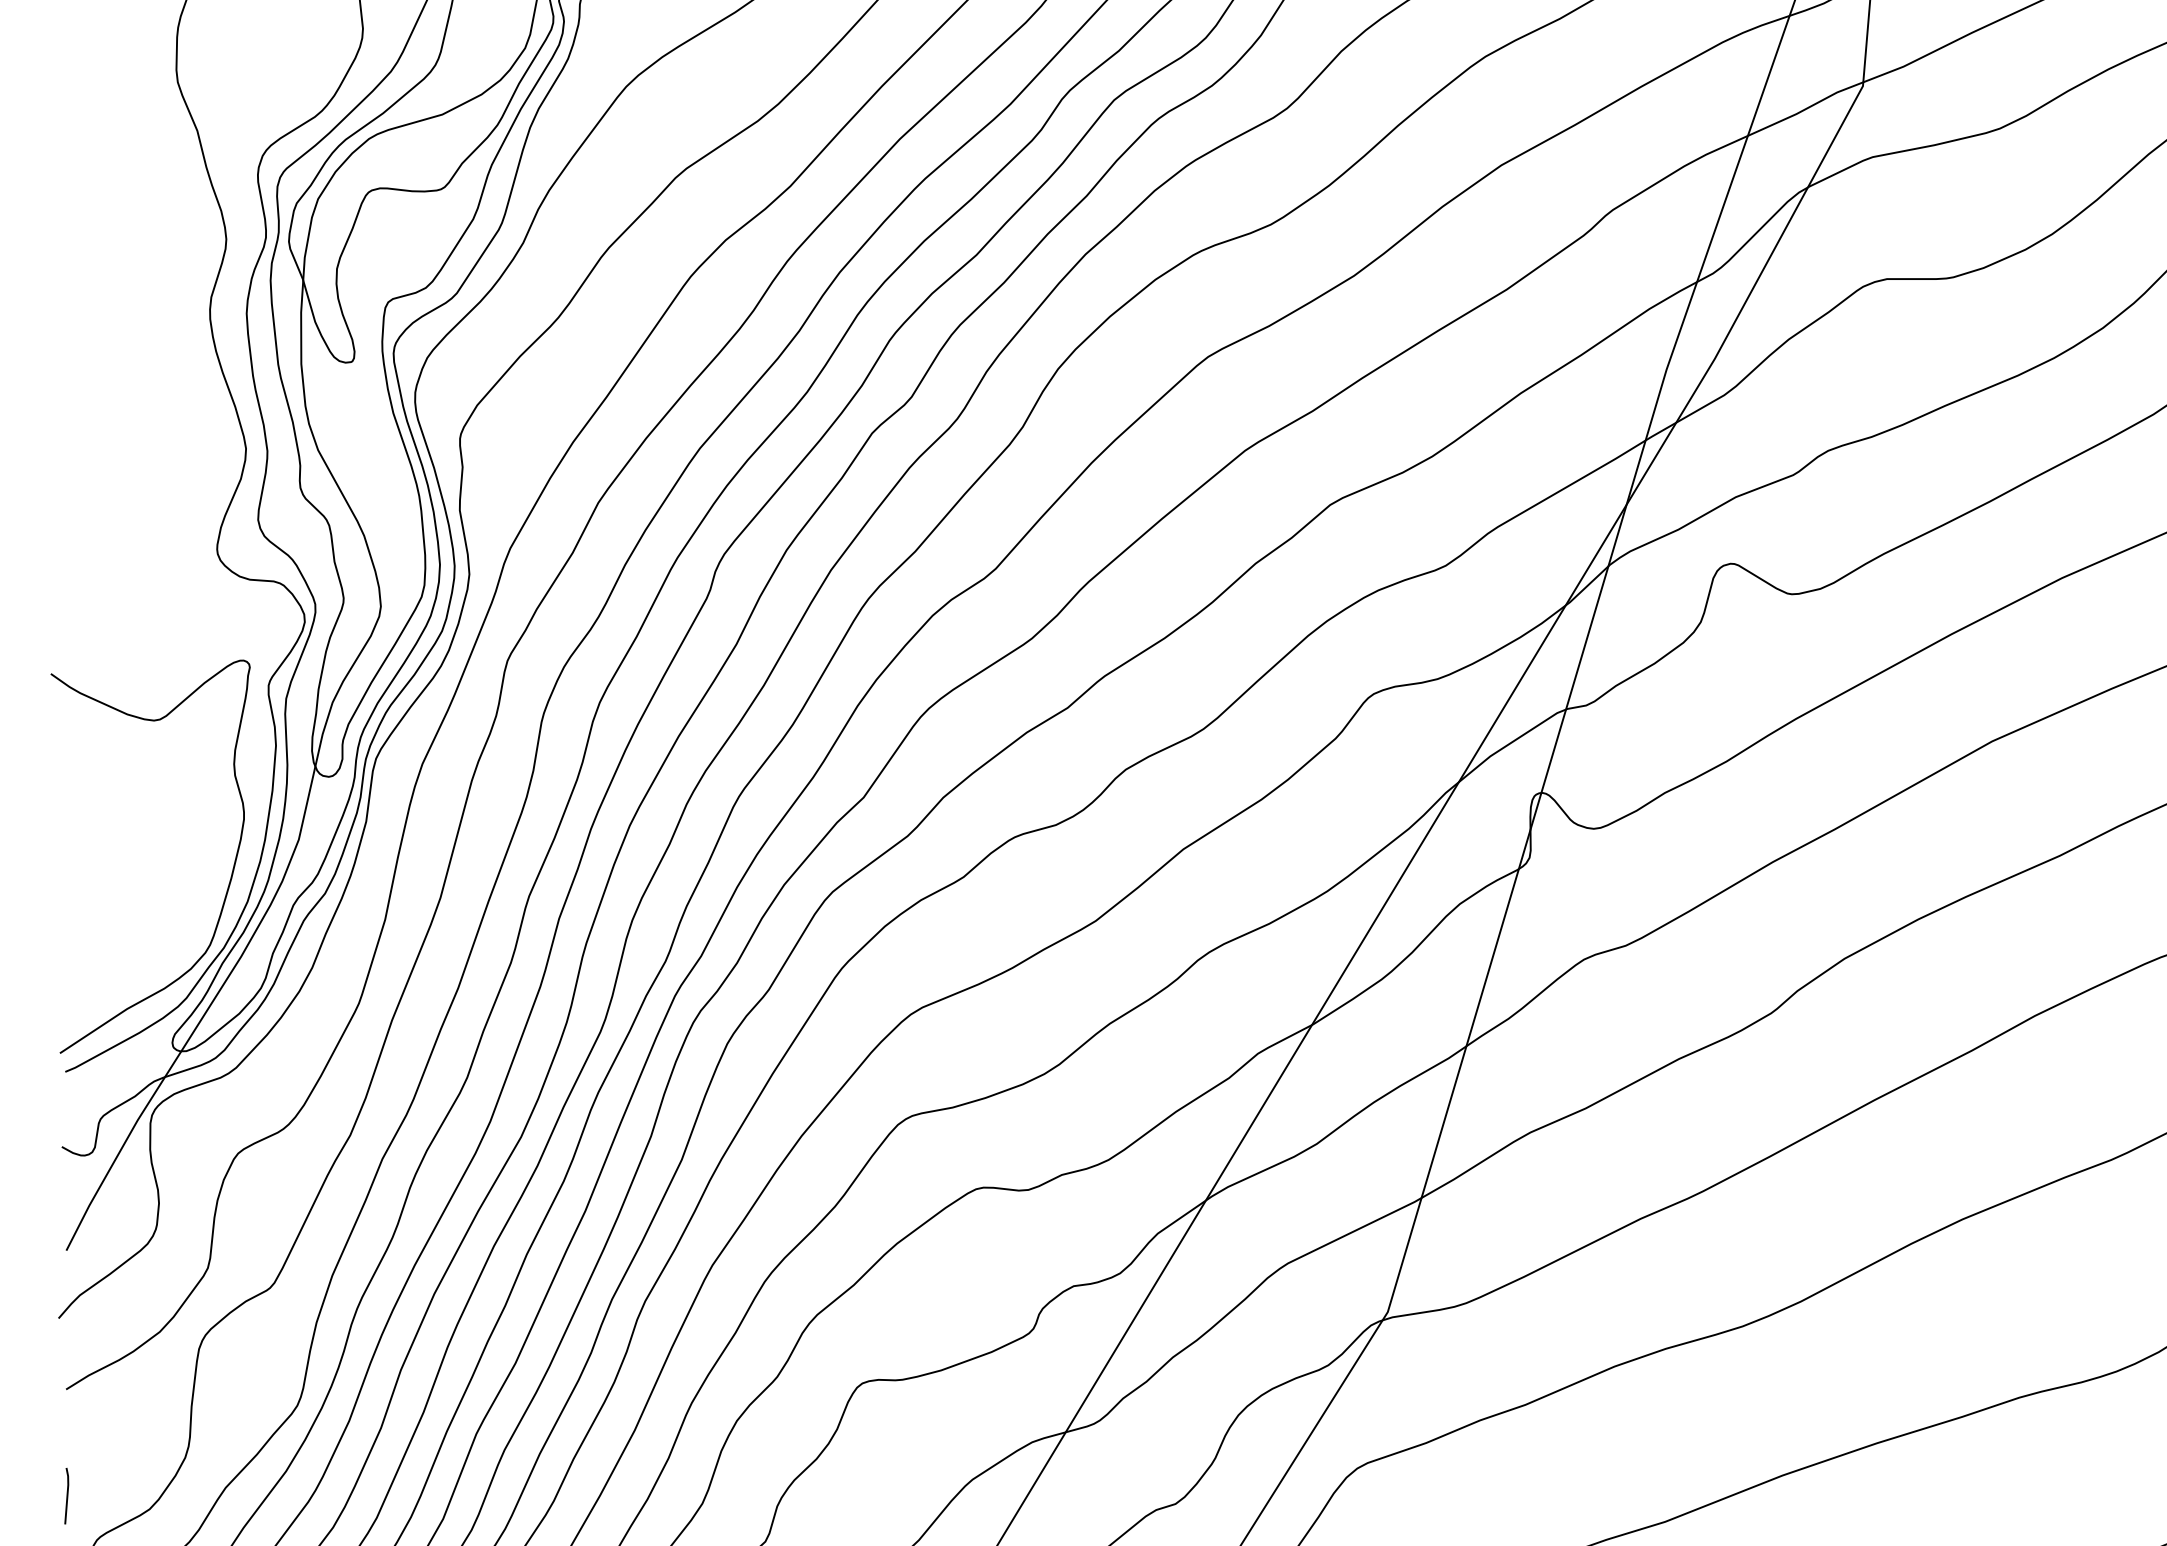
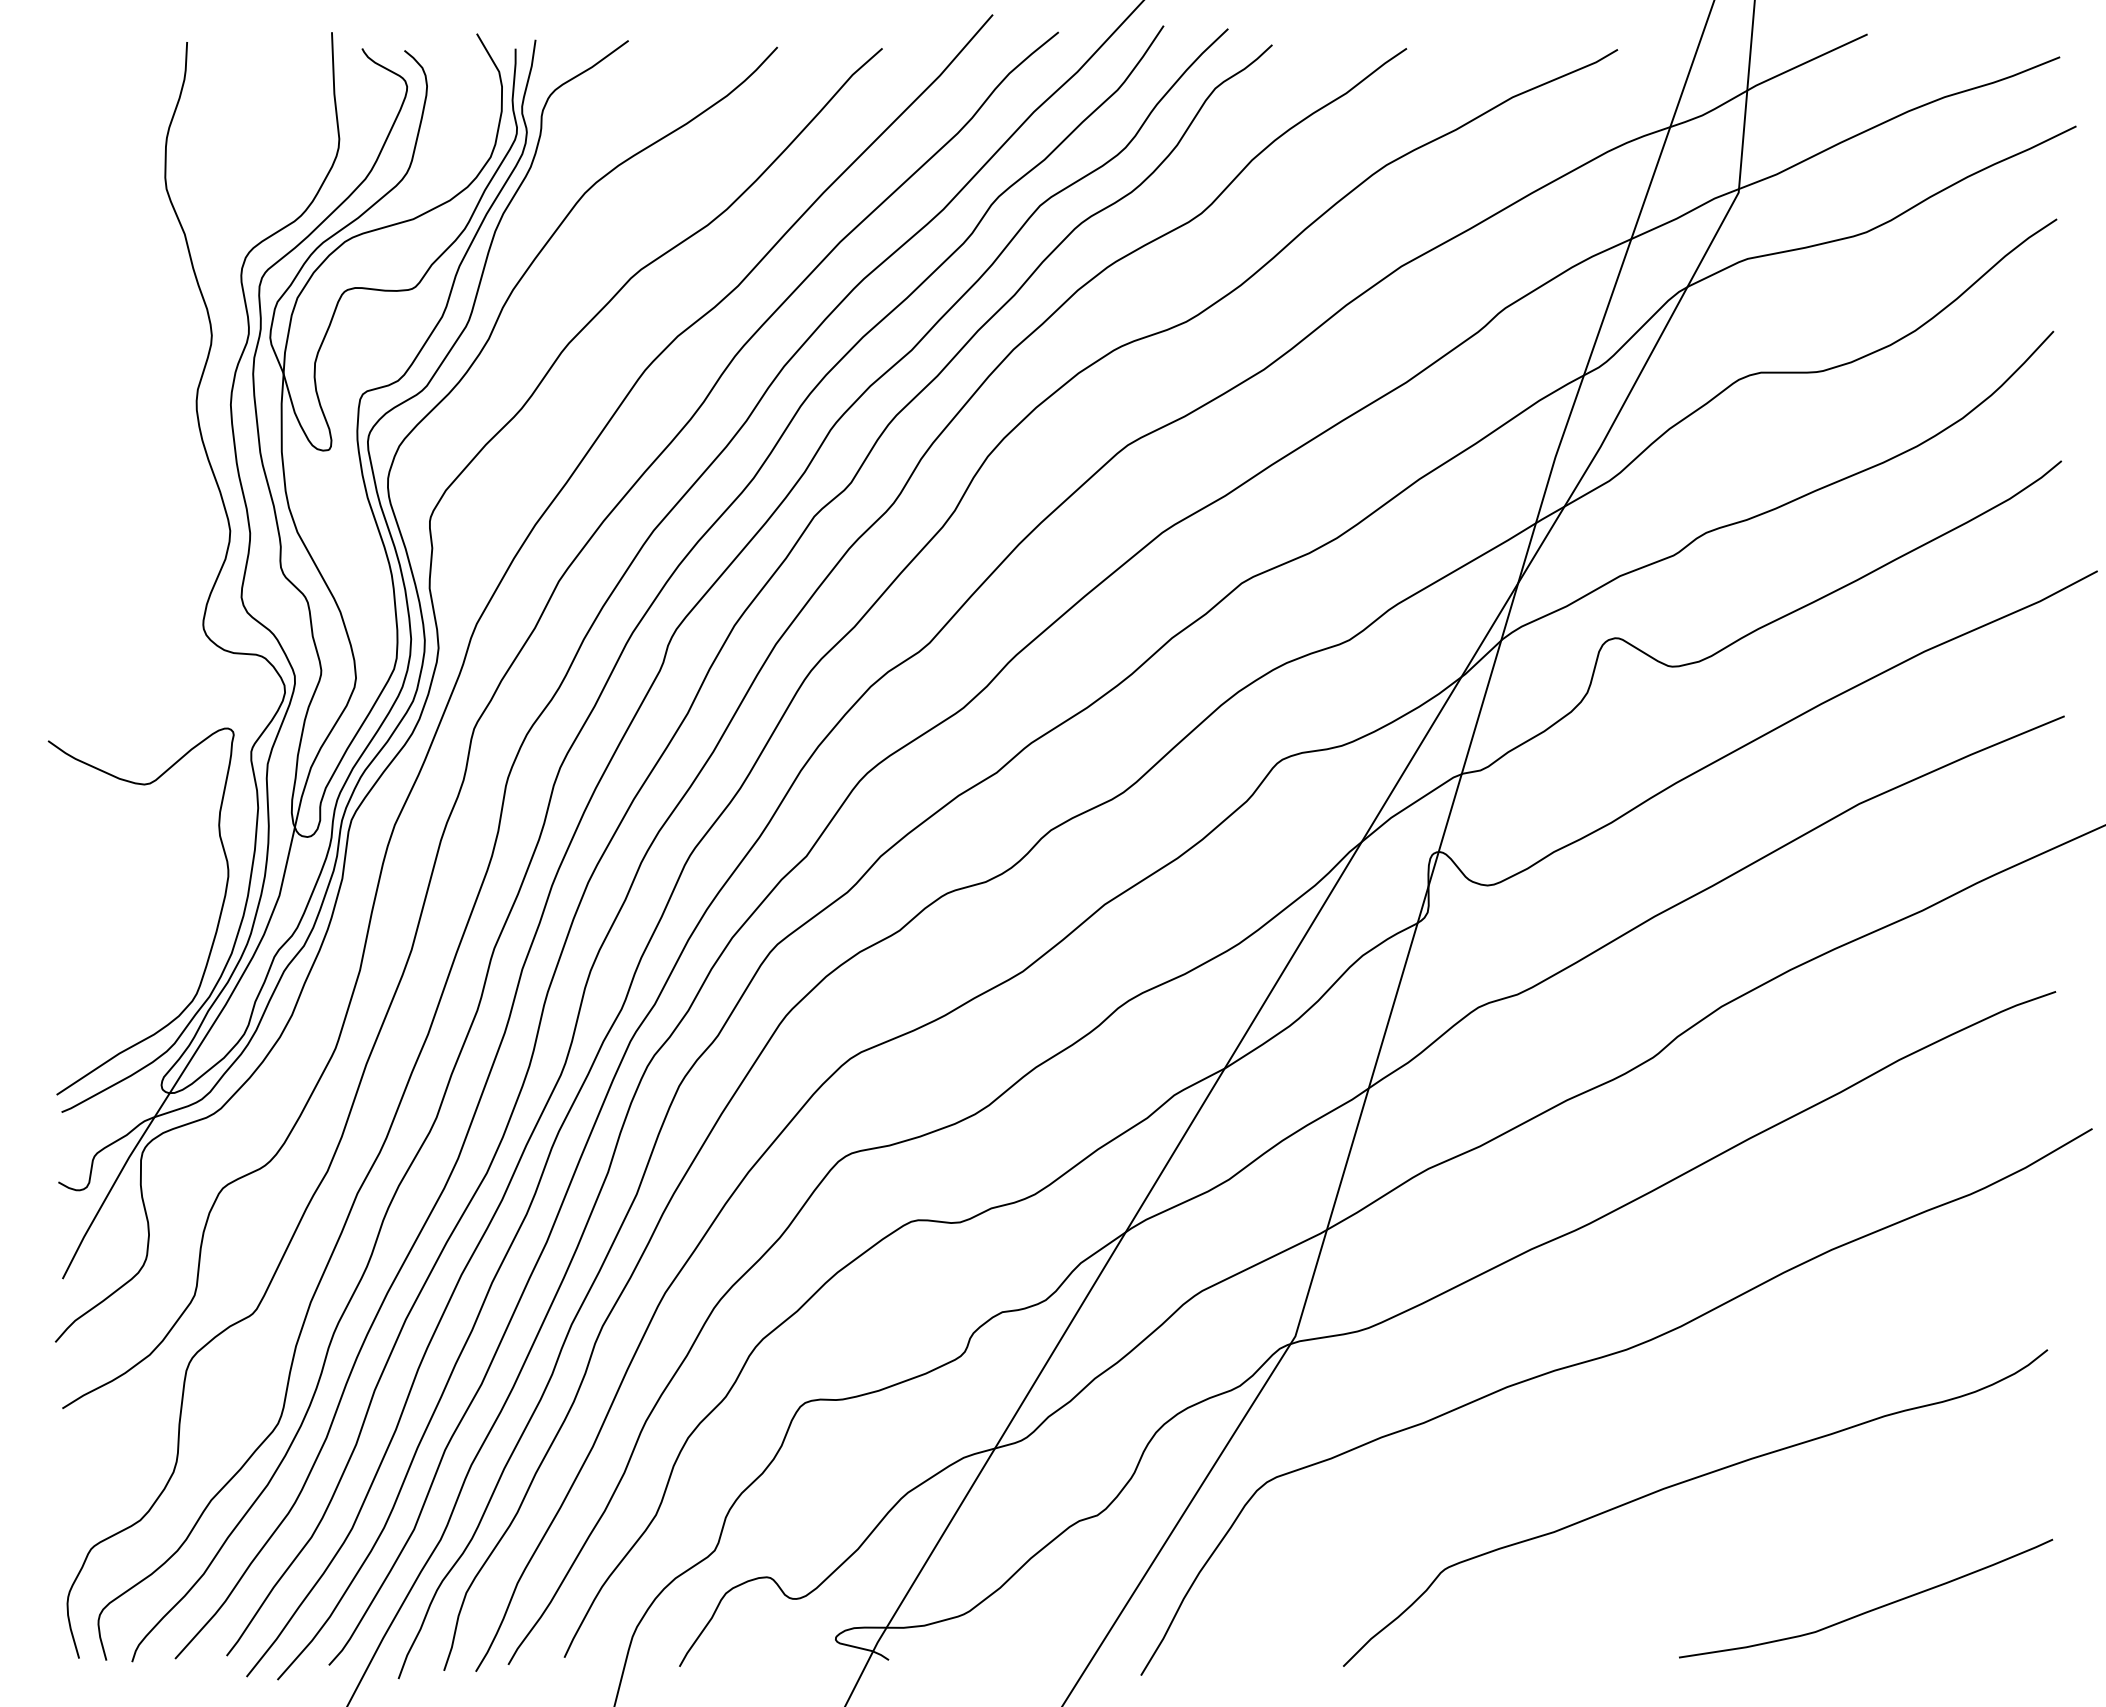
line: (66, 1495) -> (62, 1507), removed

